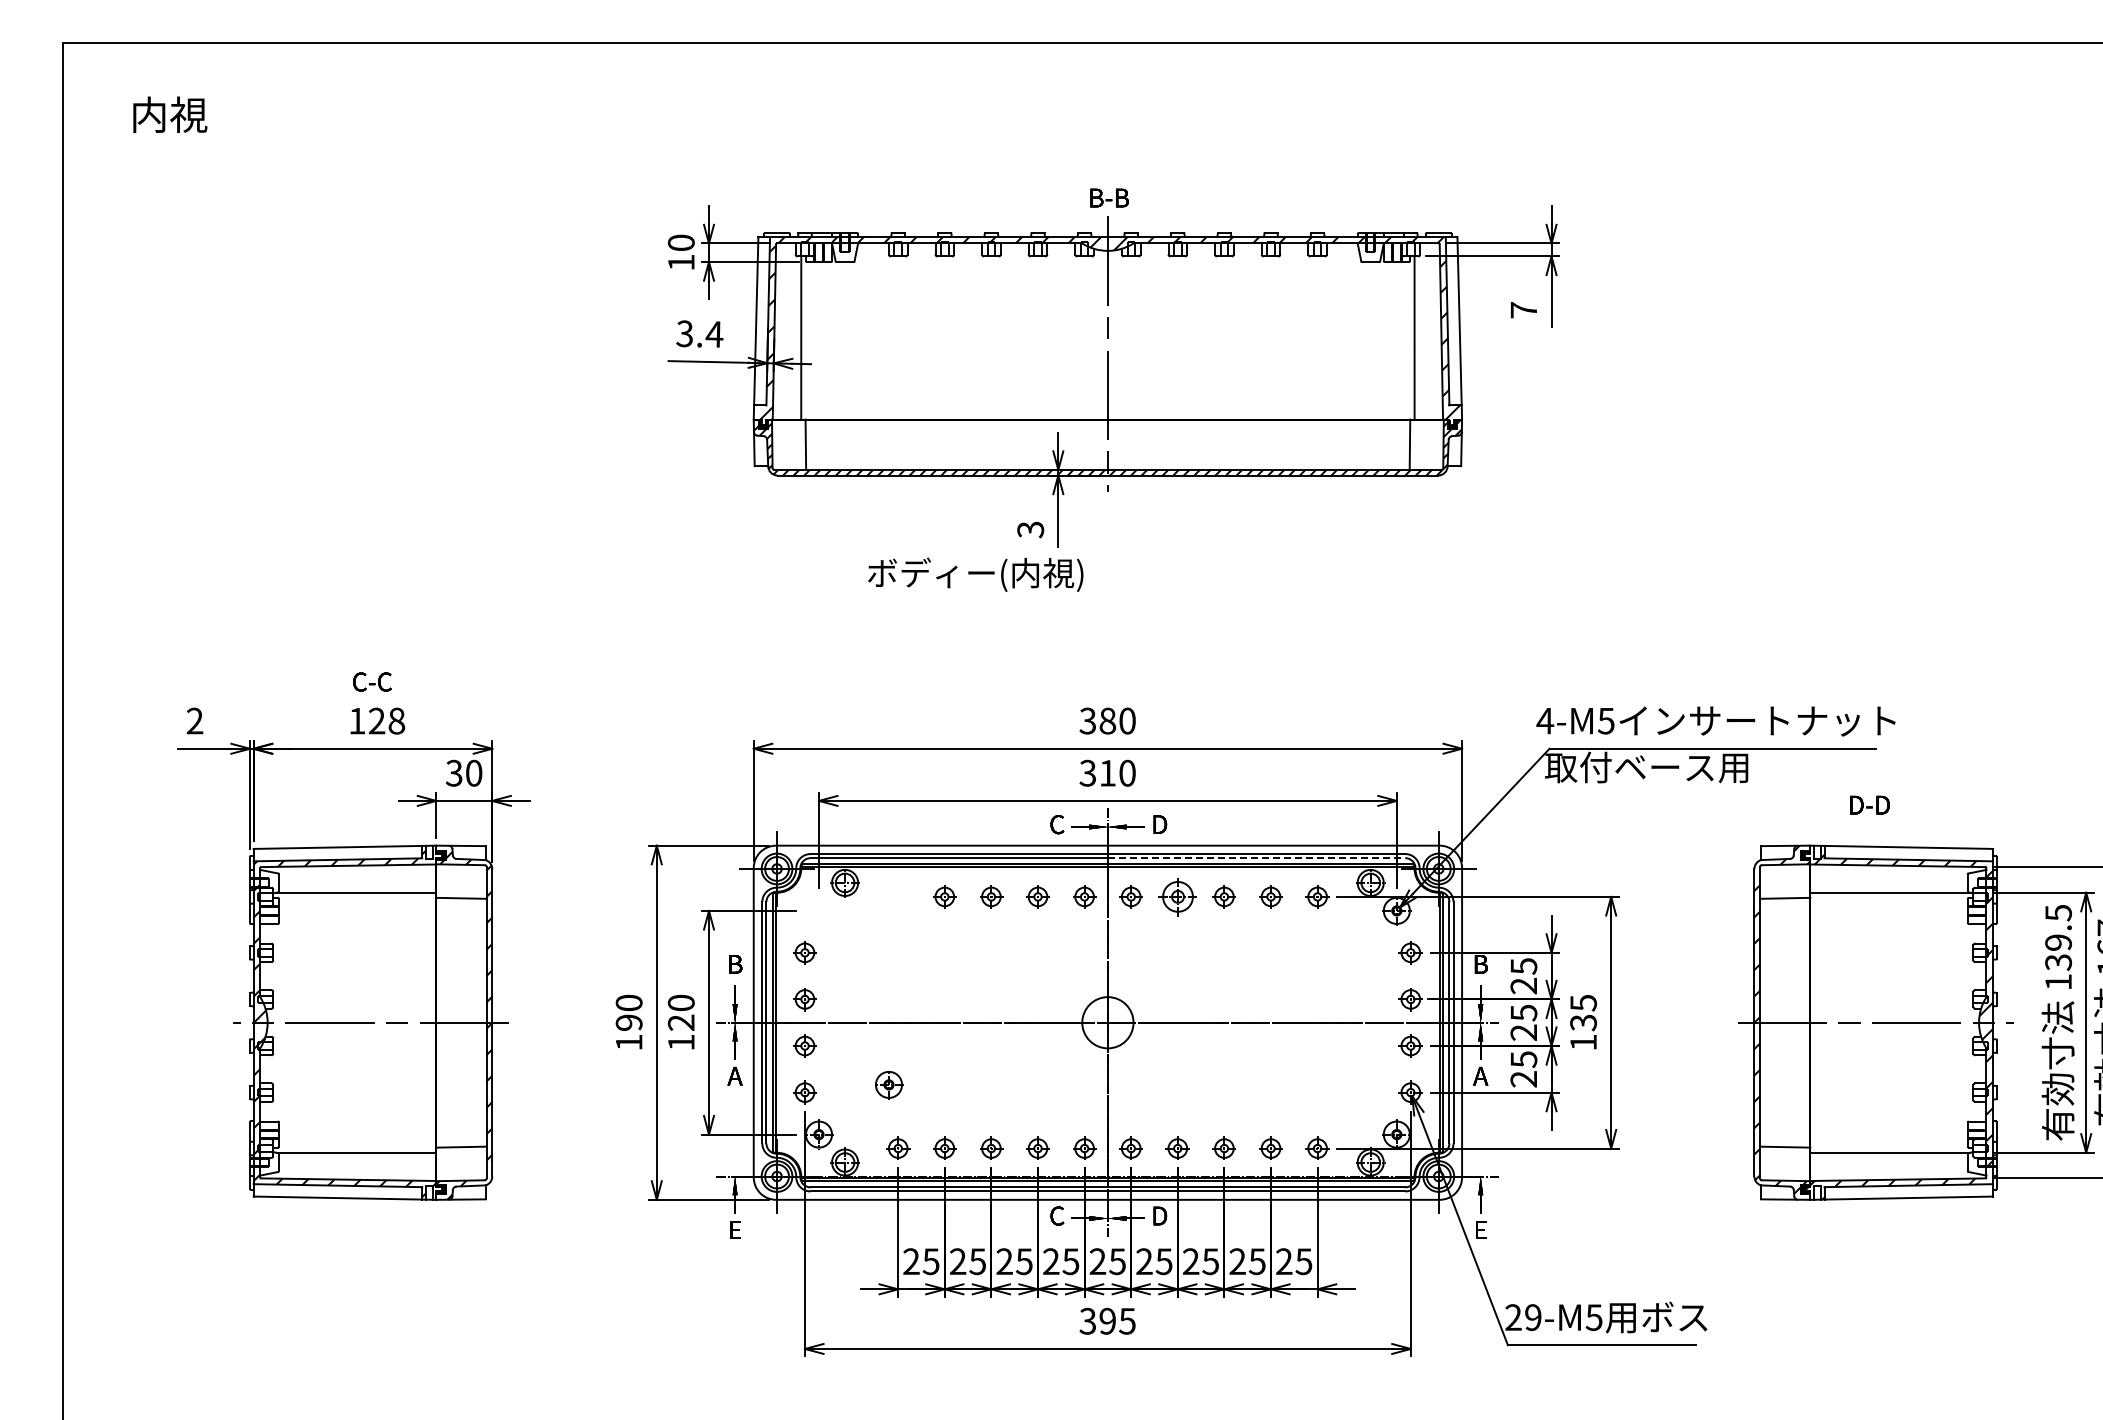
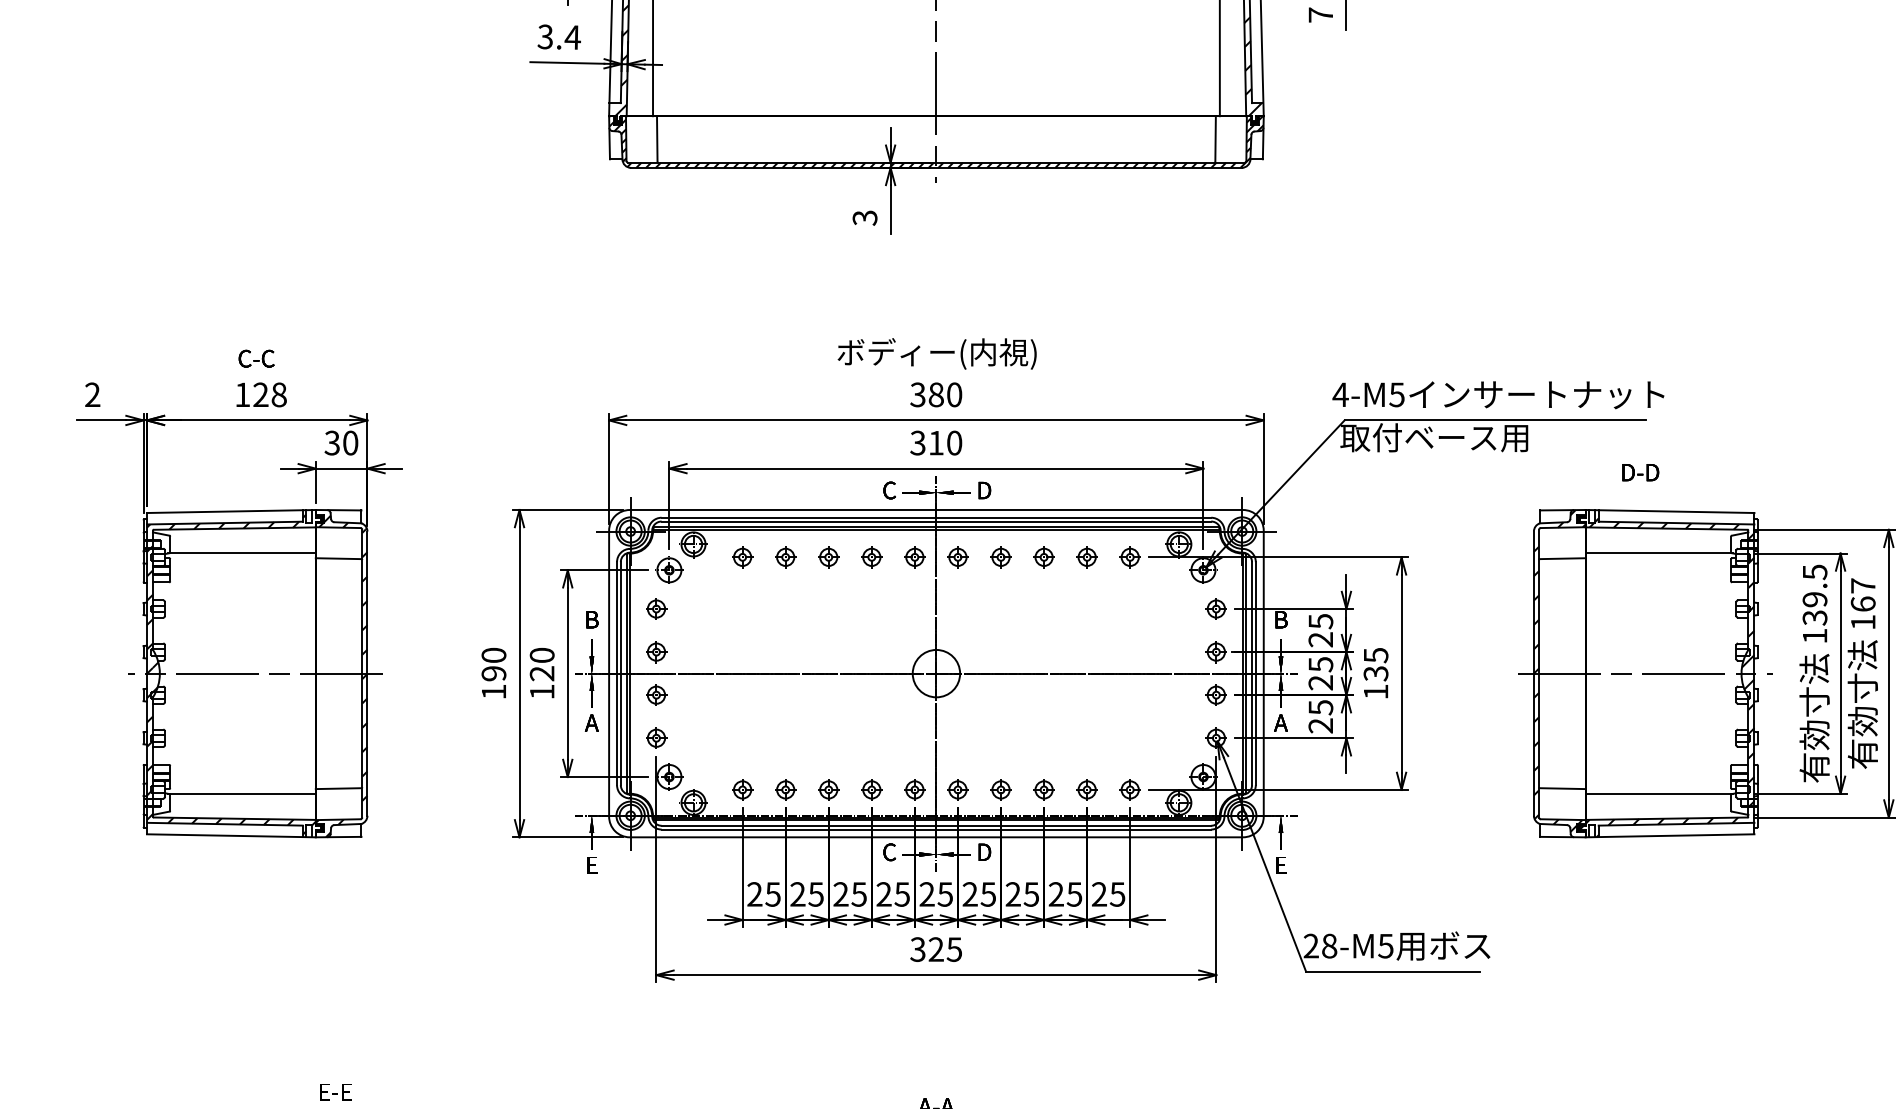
text: (975, 574) -> (936, 353), moved
line: (1256, 858) -> (1073, 521), dashed -> solid
part: (898, 896) -> (742, 556), added
part: (1177, 896) -> (1000, 556), size x0.62
part: (889, 1085) -> (669, 570), moved
text: (1533, 1317) -> (1329, 946), 29-M5 -> 28-M5
text: (1107, 1321) -> (936, 949), 395 -> 325

